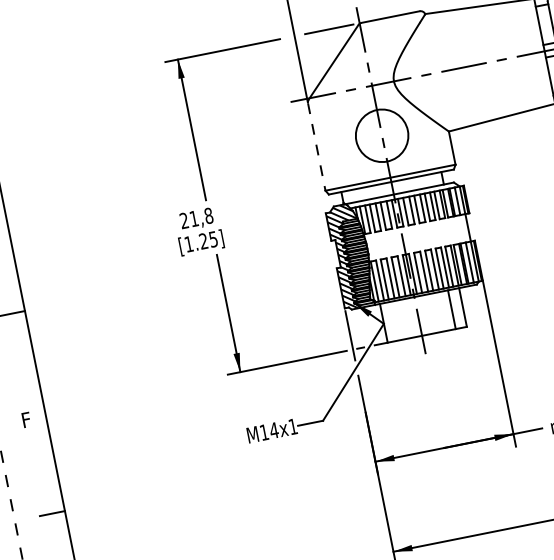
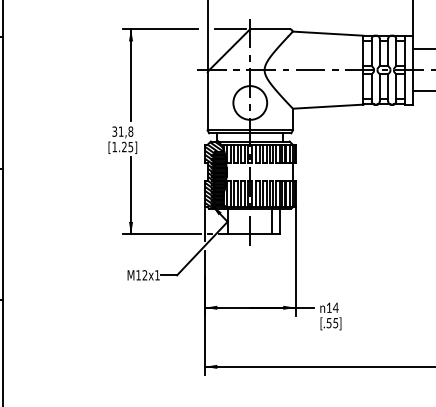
line: (316, 146) -> (207, 101), dashed -> solid
text: (183, 220) -> (114, 131), 21,8 -> 31,8
text: (273, 430) -> (144, 275), M14x1 -> M12x1

